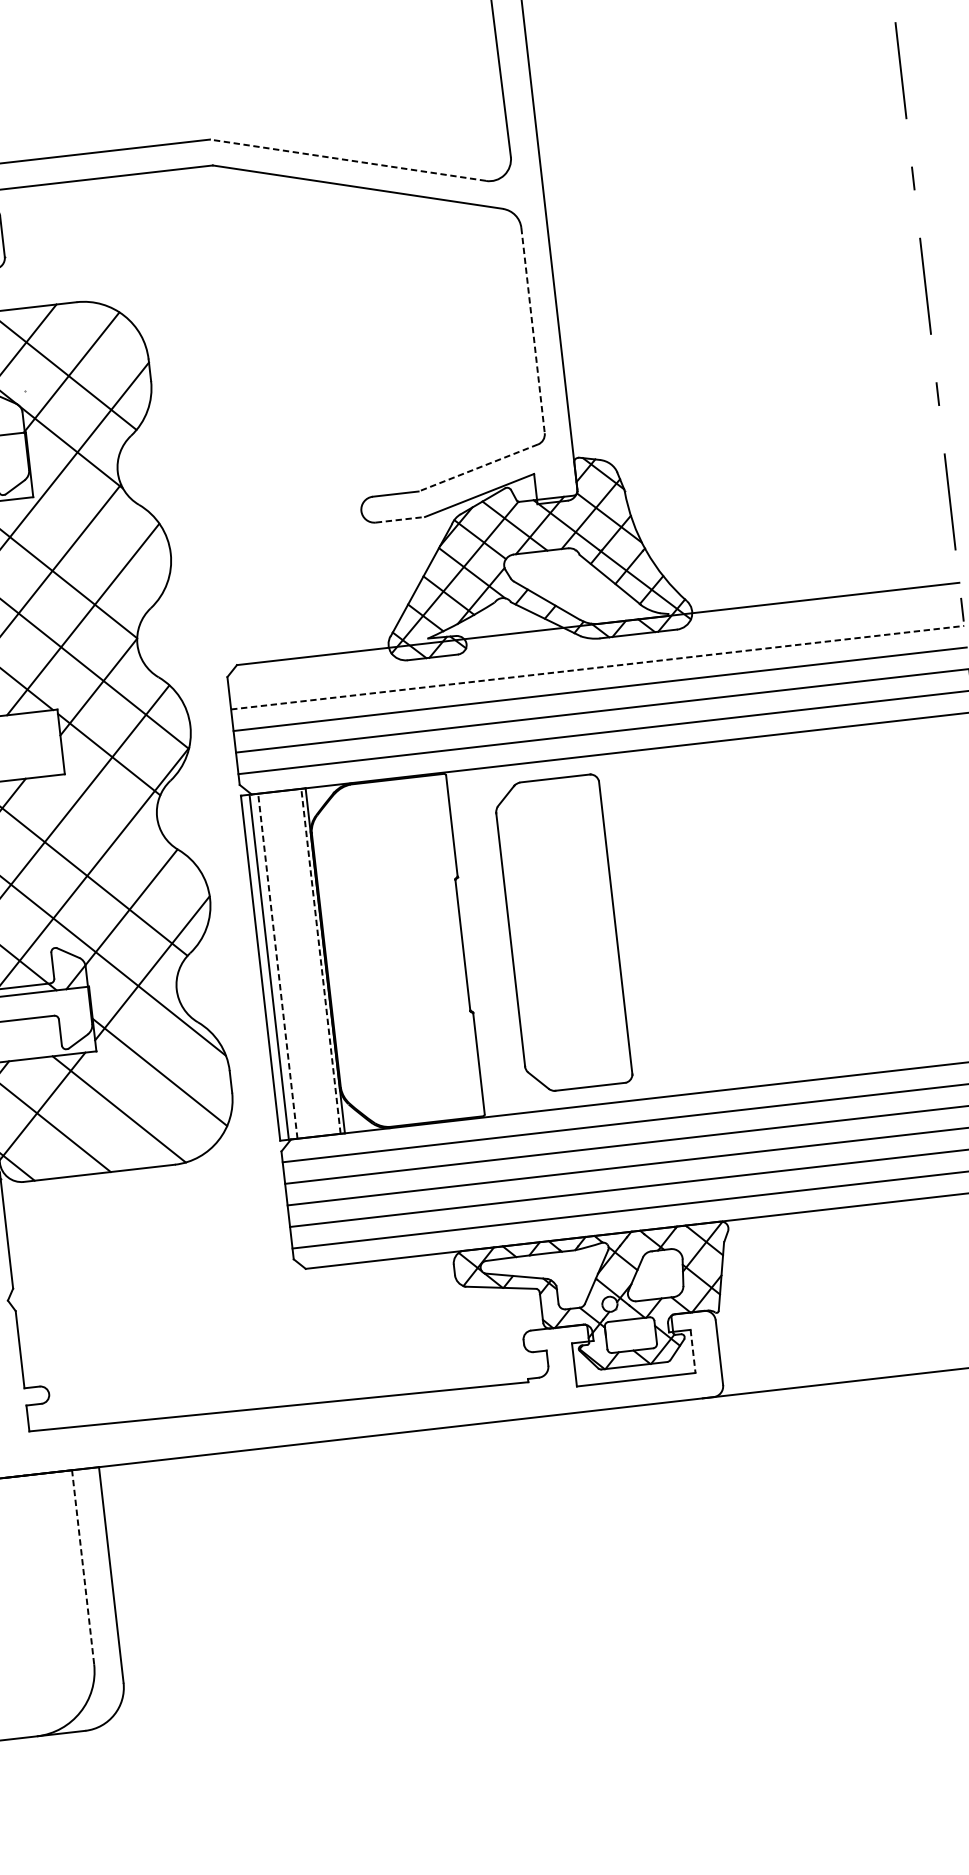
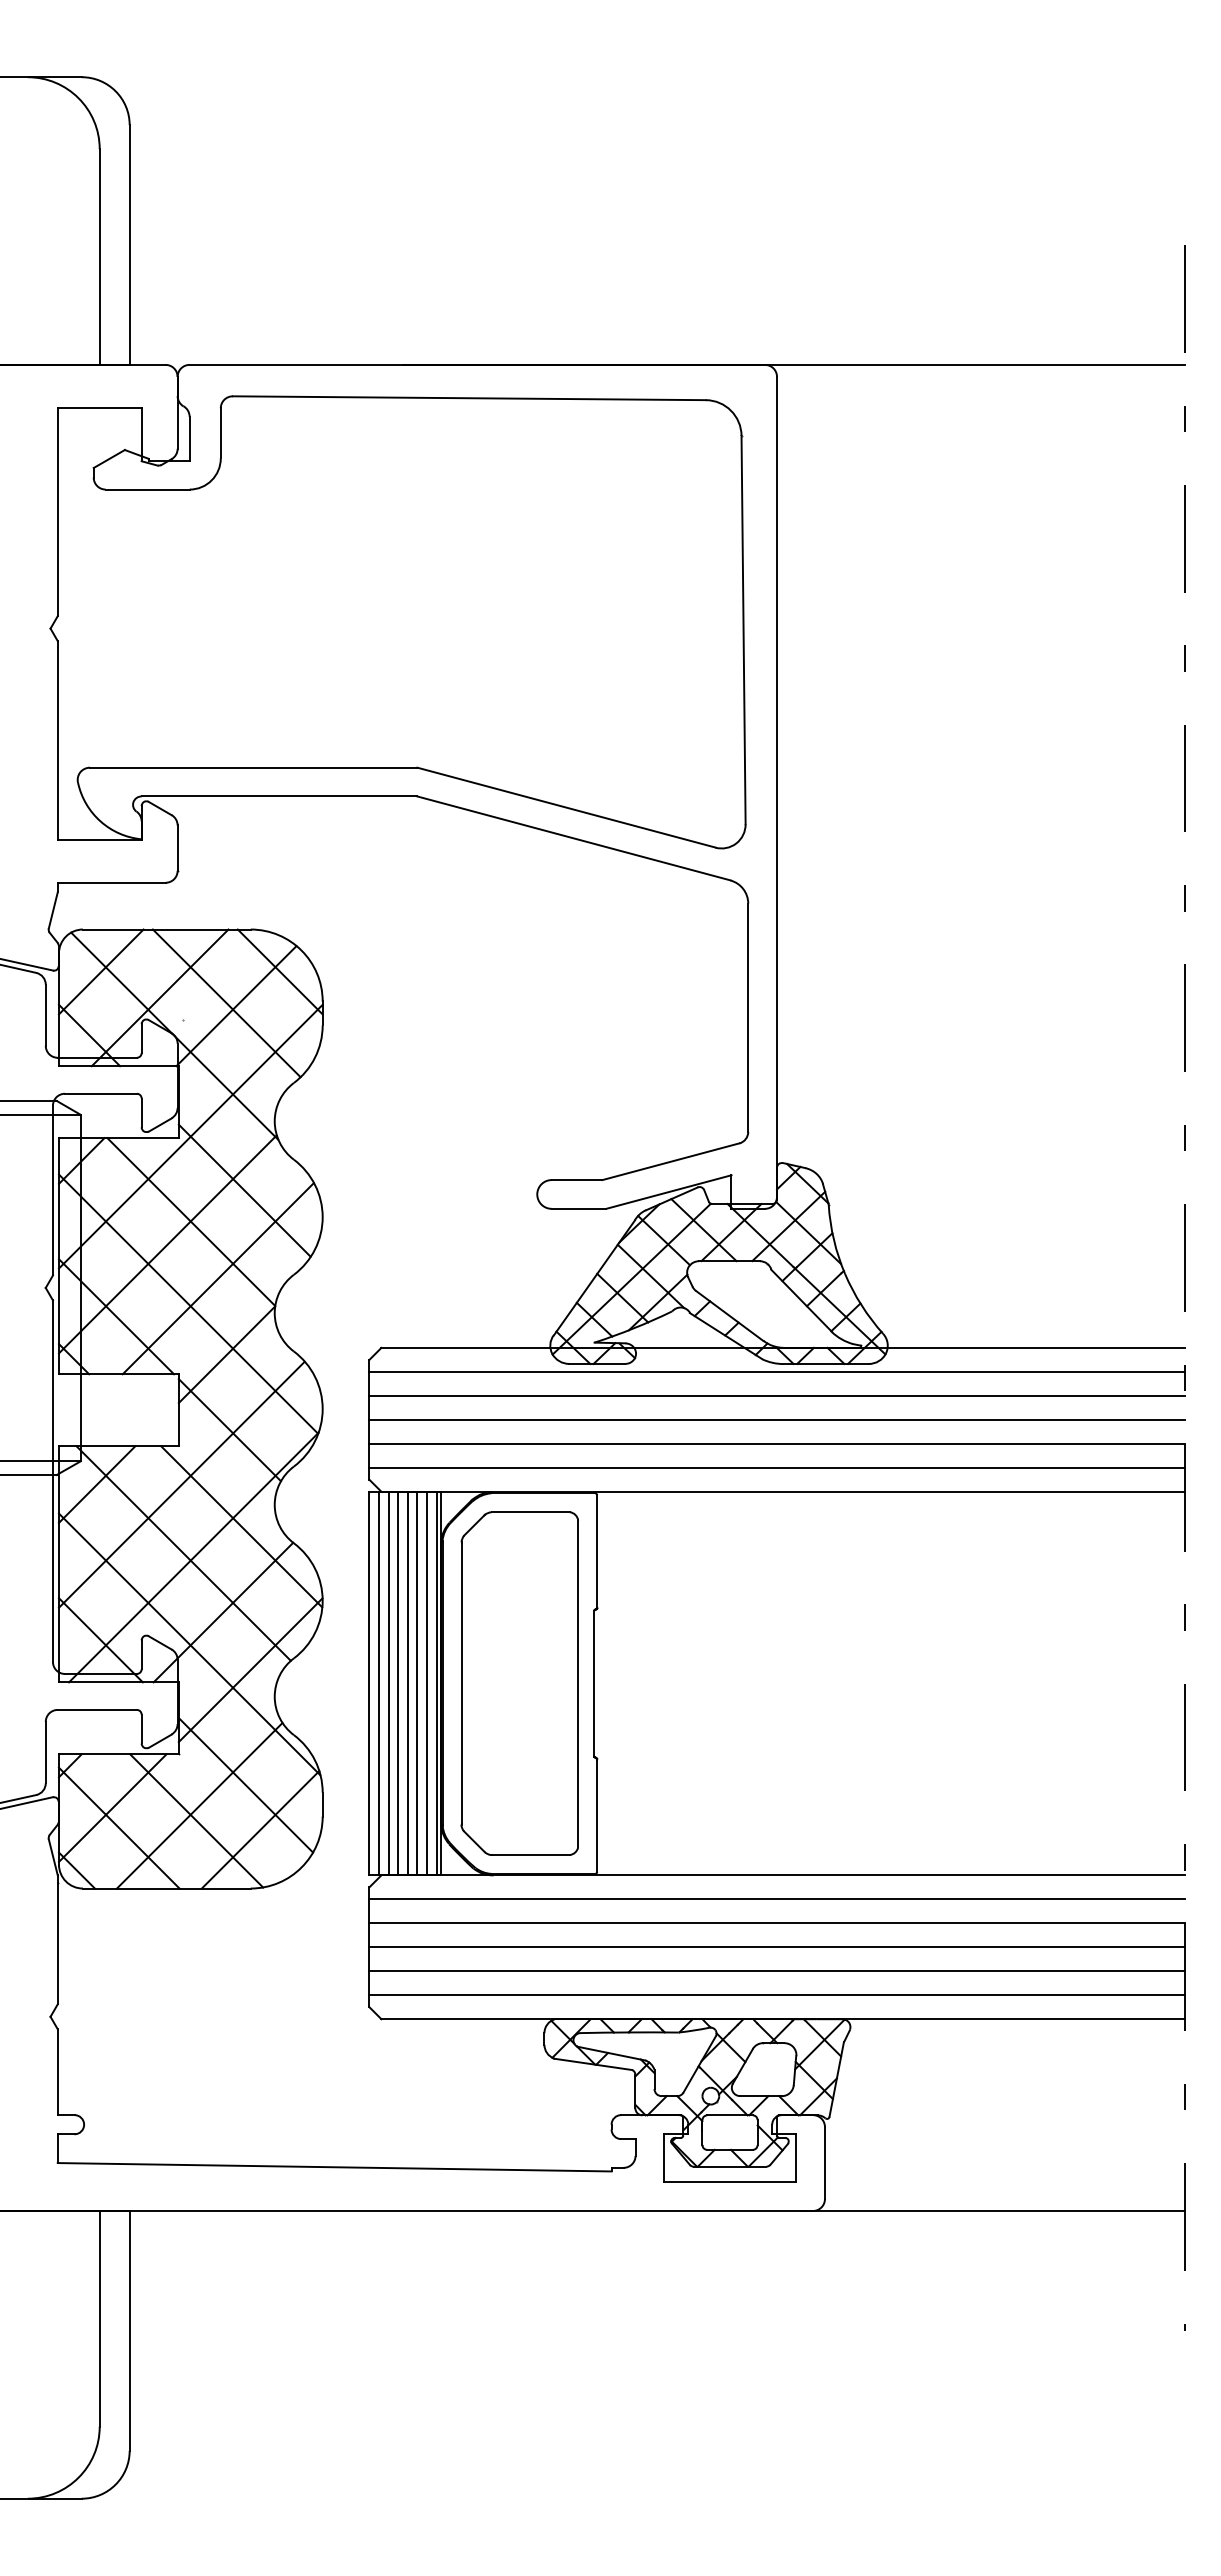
line: (347, 160) -> (565, 807), dashed -> solid
line: (533, 331) -> (748, 1018), dashed -> solid
line: (106, 337) -> (279, 971), added
line: (477, 467) -> (670, 1161), dashed -> solid
line: (400, 519) -> (579, 1208), dashed -> solid
line: (97, 537) -> (244, 1190), added
line: (594, 645) -> (776, 1371), added
line: (598, 667) -> (777, 1395), dashed -> solid
line: (129, 840) -> (241, 1526), added
part: (562, 933) -> (519, 1683), moved
line: (320, 961) -> (436, 1683), dashed -> solid
line: (311, 962) -> (426, 1683), added
line: (303, 963) -> (417, 1683), added
line: (294, 964) -> (407, 1683), added
line: (286, 965) -> (398, 1683), added
line: (277, 966) -> (388, 1683), dashed -> solid
line: (120, 1095) -> (199, 1805), added
line: (177, 1110) -> (260, 1829), added
line: (693, 1351) -> (796, 2158), dashed -> solid
line: (82, 1566) -> (99, 2318), dashed -> solid

